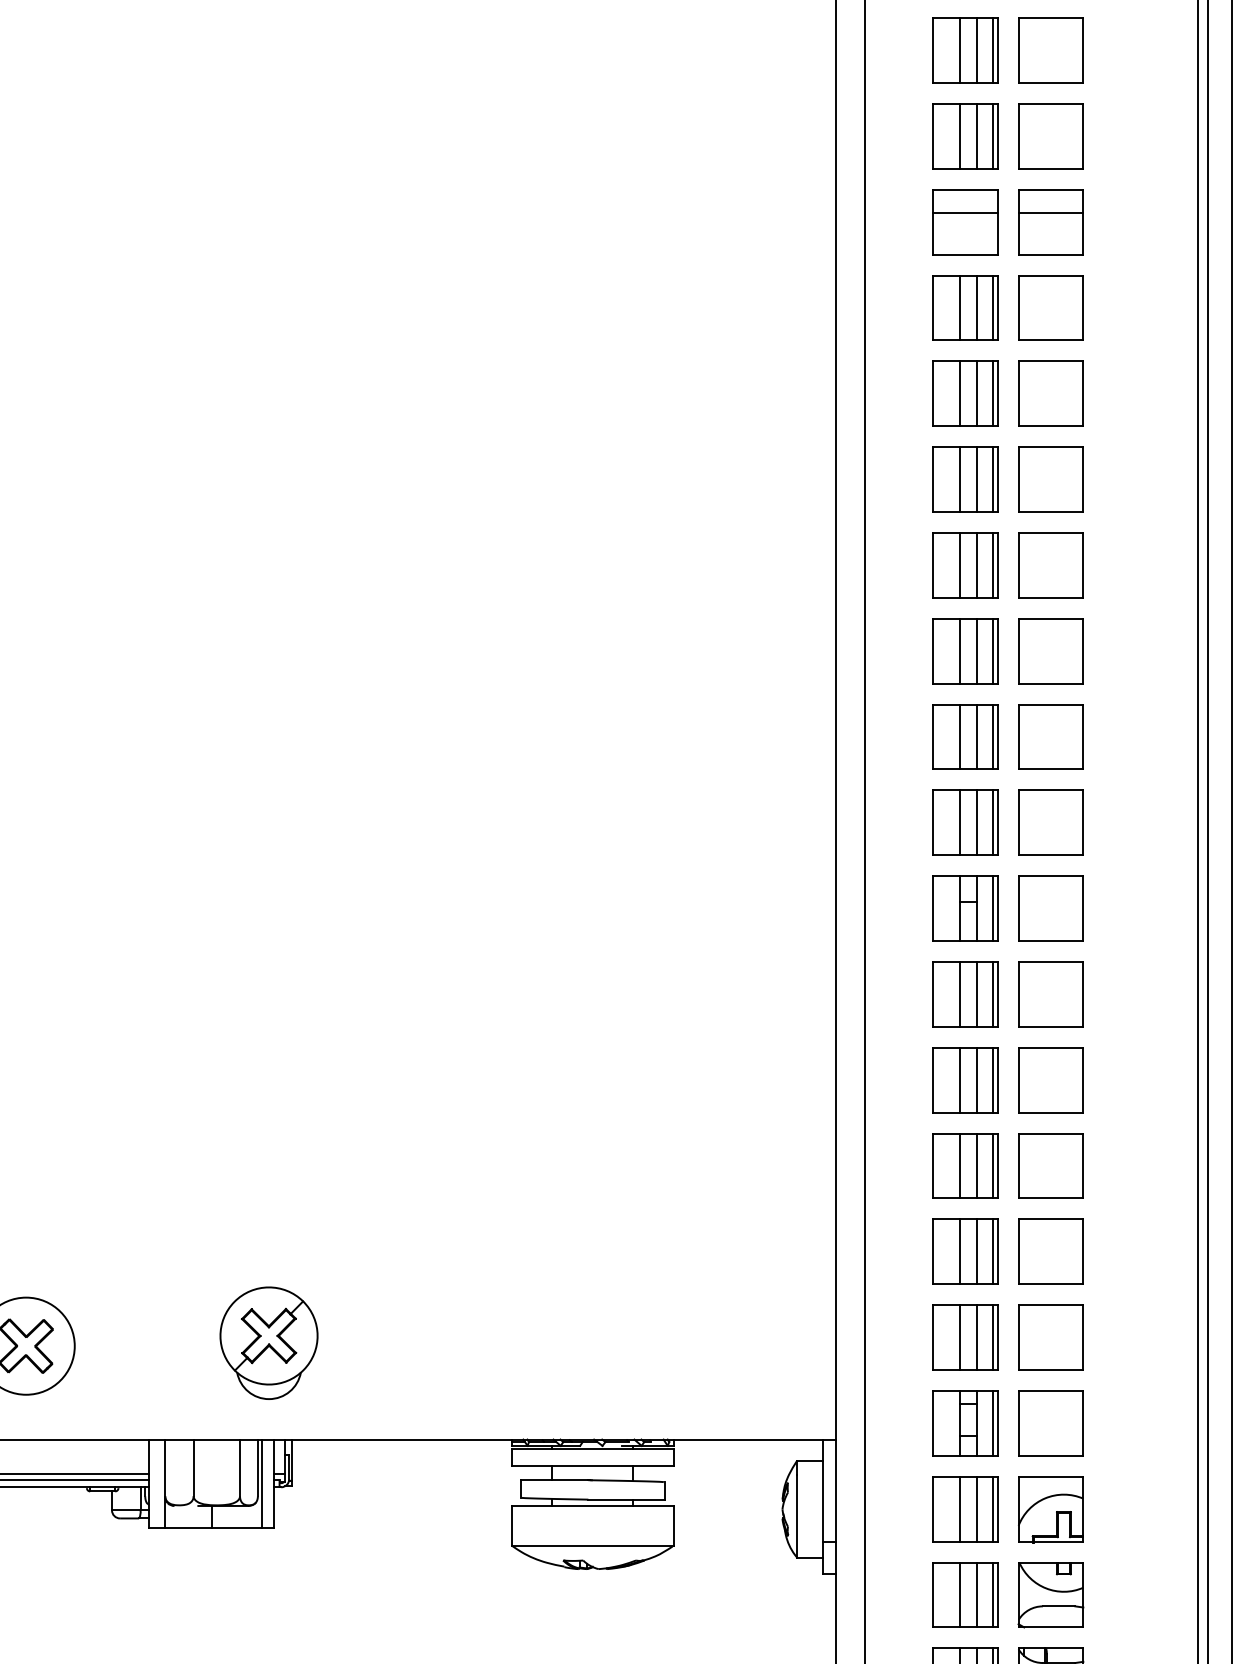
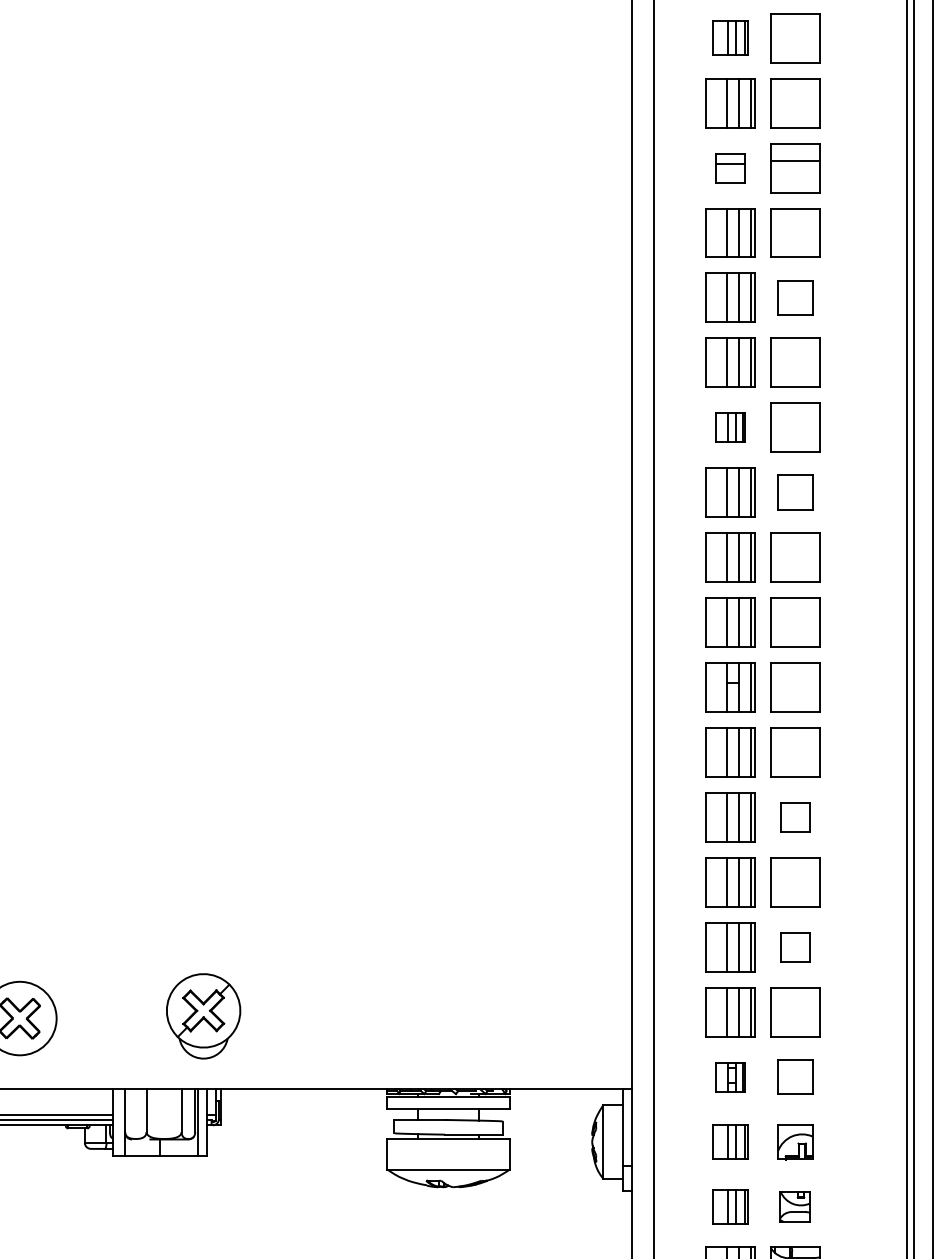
part: (965, 50) -> (730, 38), size x0.7
part: (965, 222) -> (730, 168), size x0.6
part: (1051, 393) -> (795, 297), size x0.7
part: (965, 565) -> (730, 427), size x0.6
part: (1051, 650) -> (795, 492), size x0.7
part: (1051, 1080) -> (795, 817), size x0.6
part: (1051, 1252) -> (795, 947), size x0.6
part: (965, 1424) -> (730, 1077), size x0.6
part: (1051, 1424) -> (795, 1077), size x0.7
part: (965, 1508) -> (730, 1141), size x0.7
part: (1051, 1509) -> (795, 1142), size x0.7
part: (965, 1594) -> (730, 1206), size x0.7
part: (1049, 1594) -> (794, 1206), size x0.6

